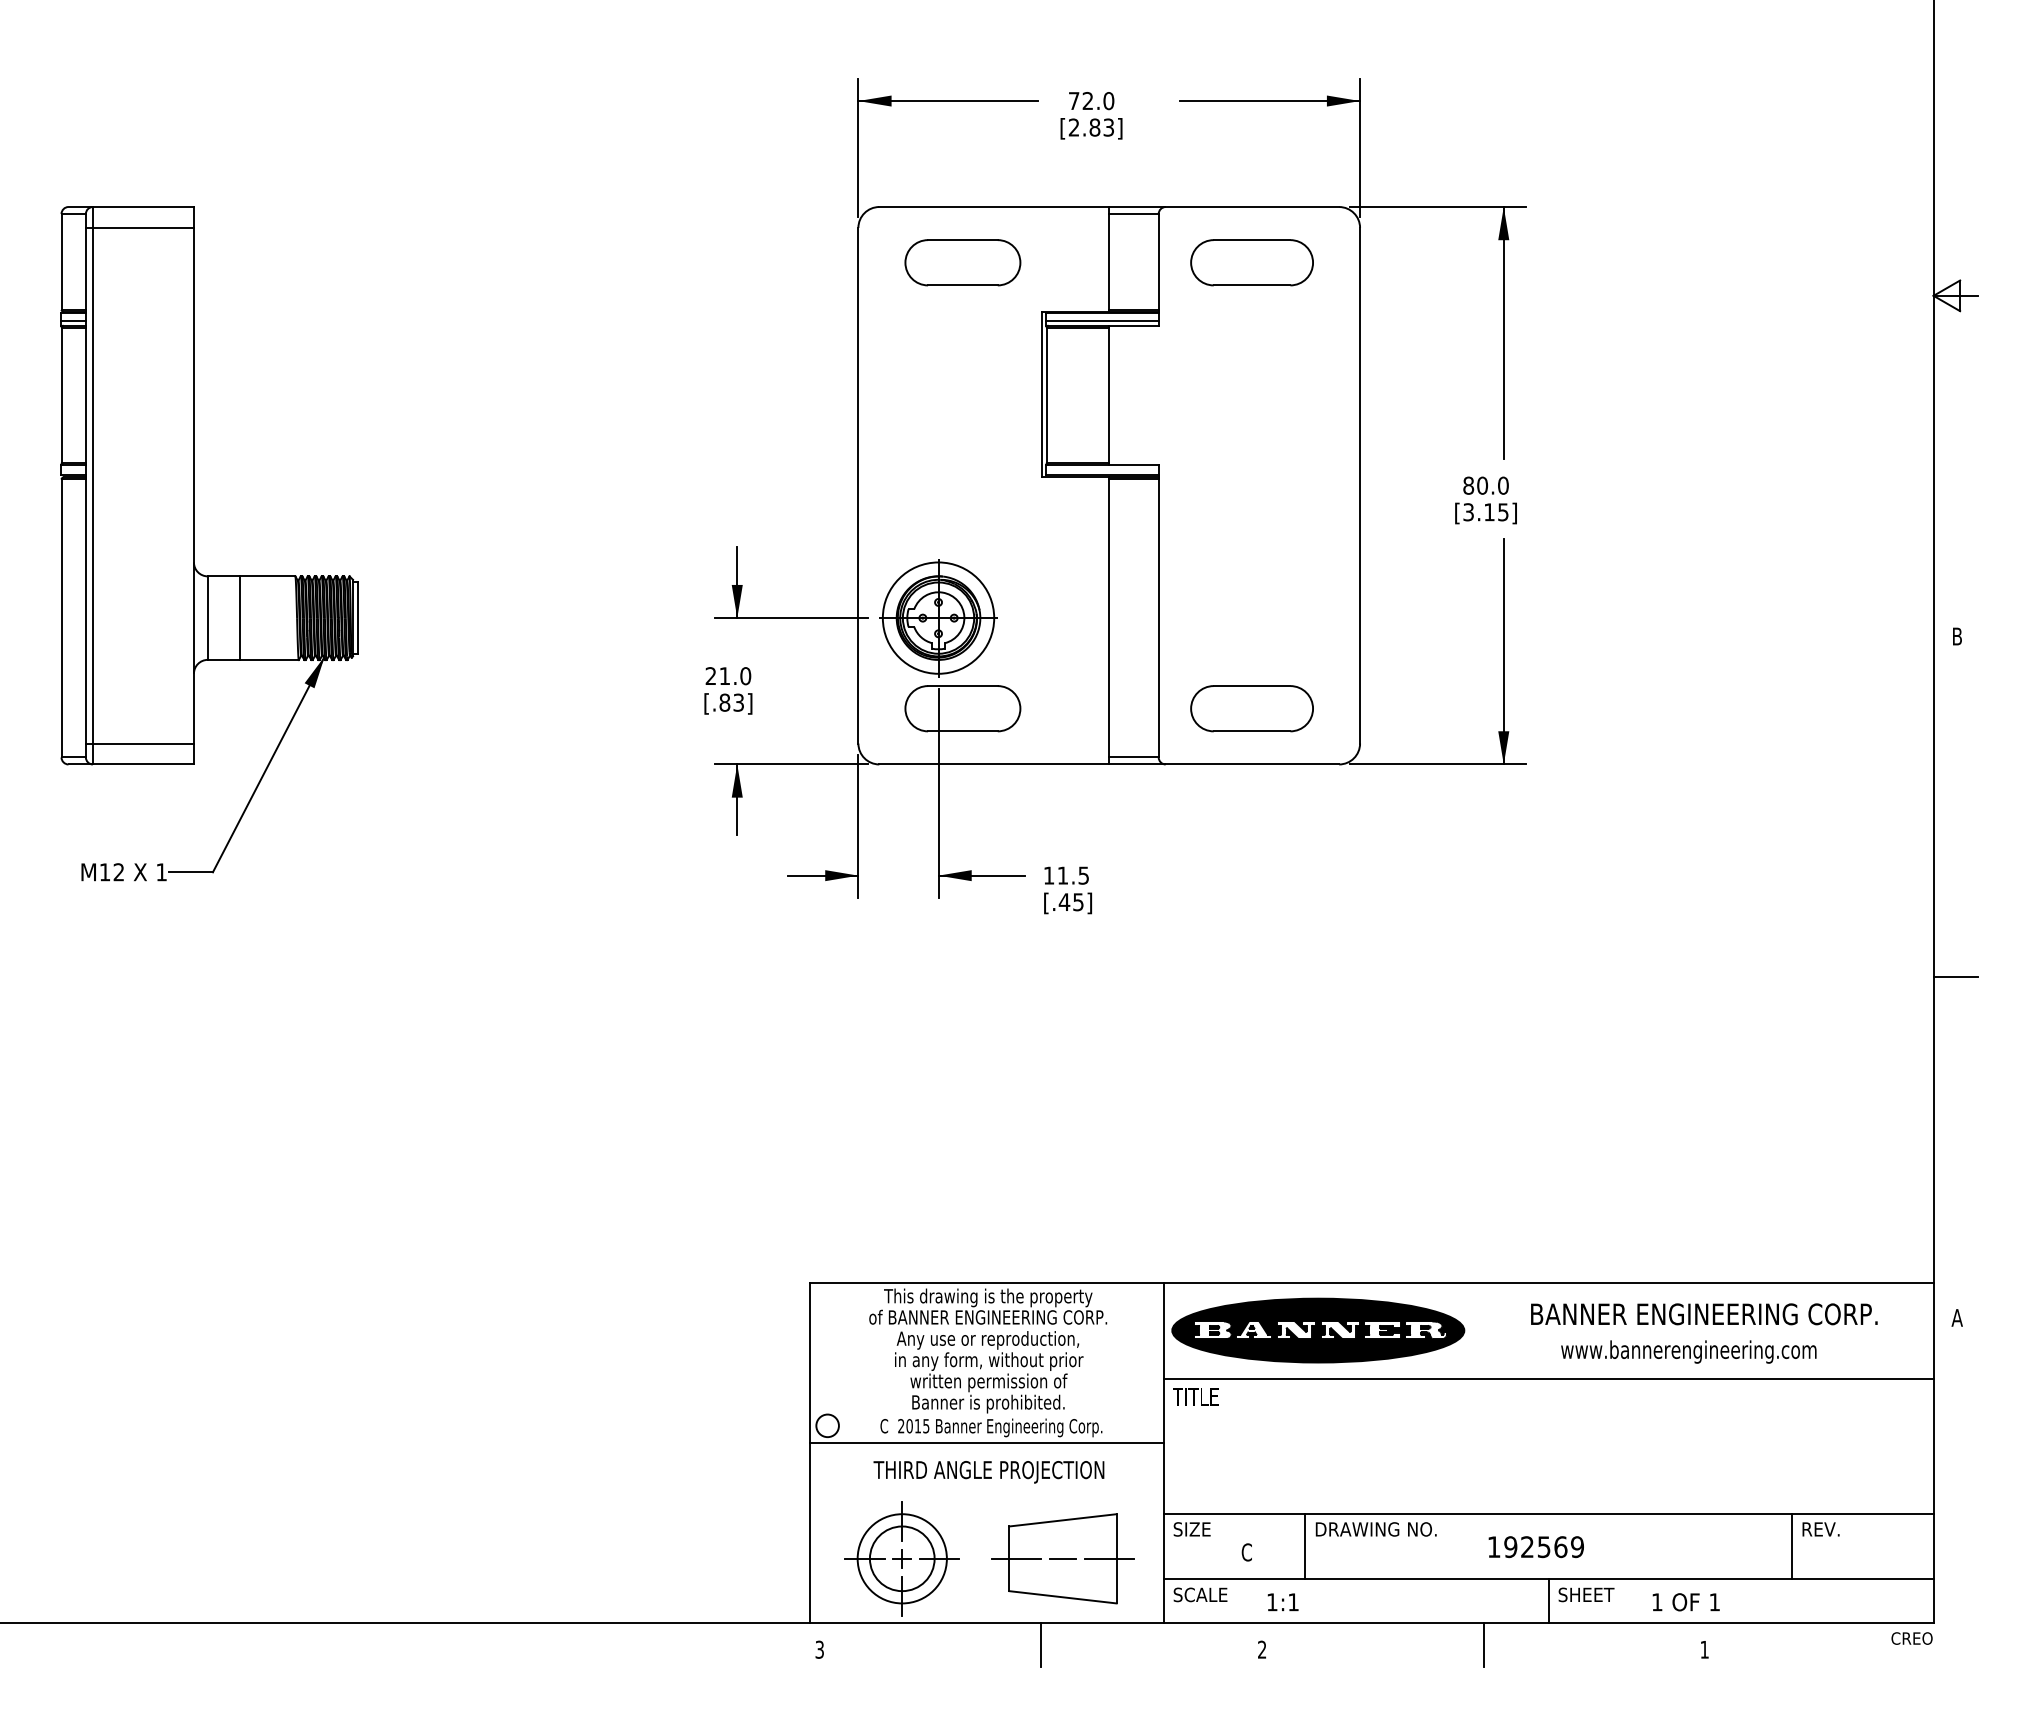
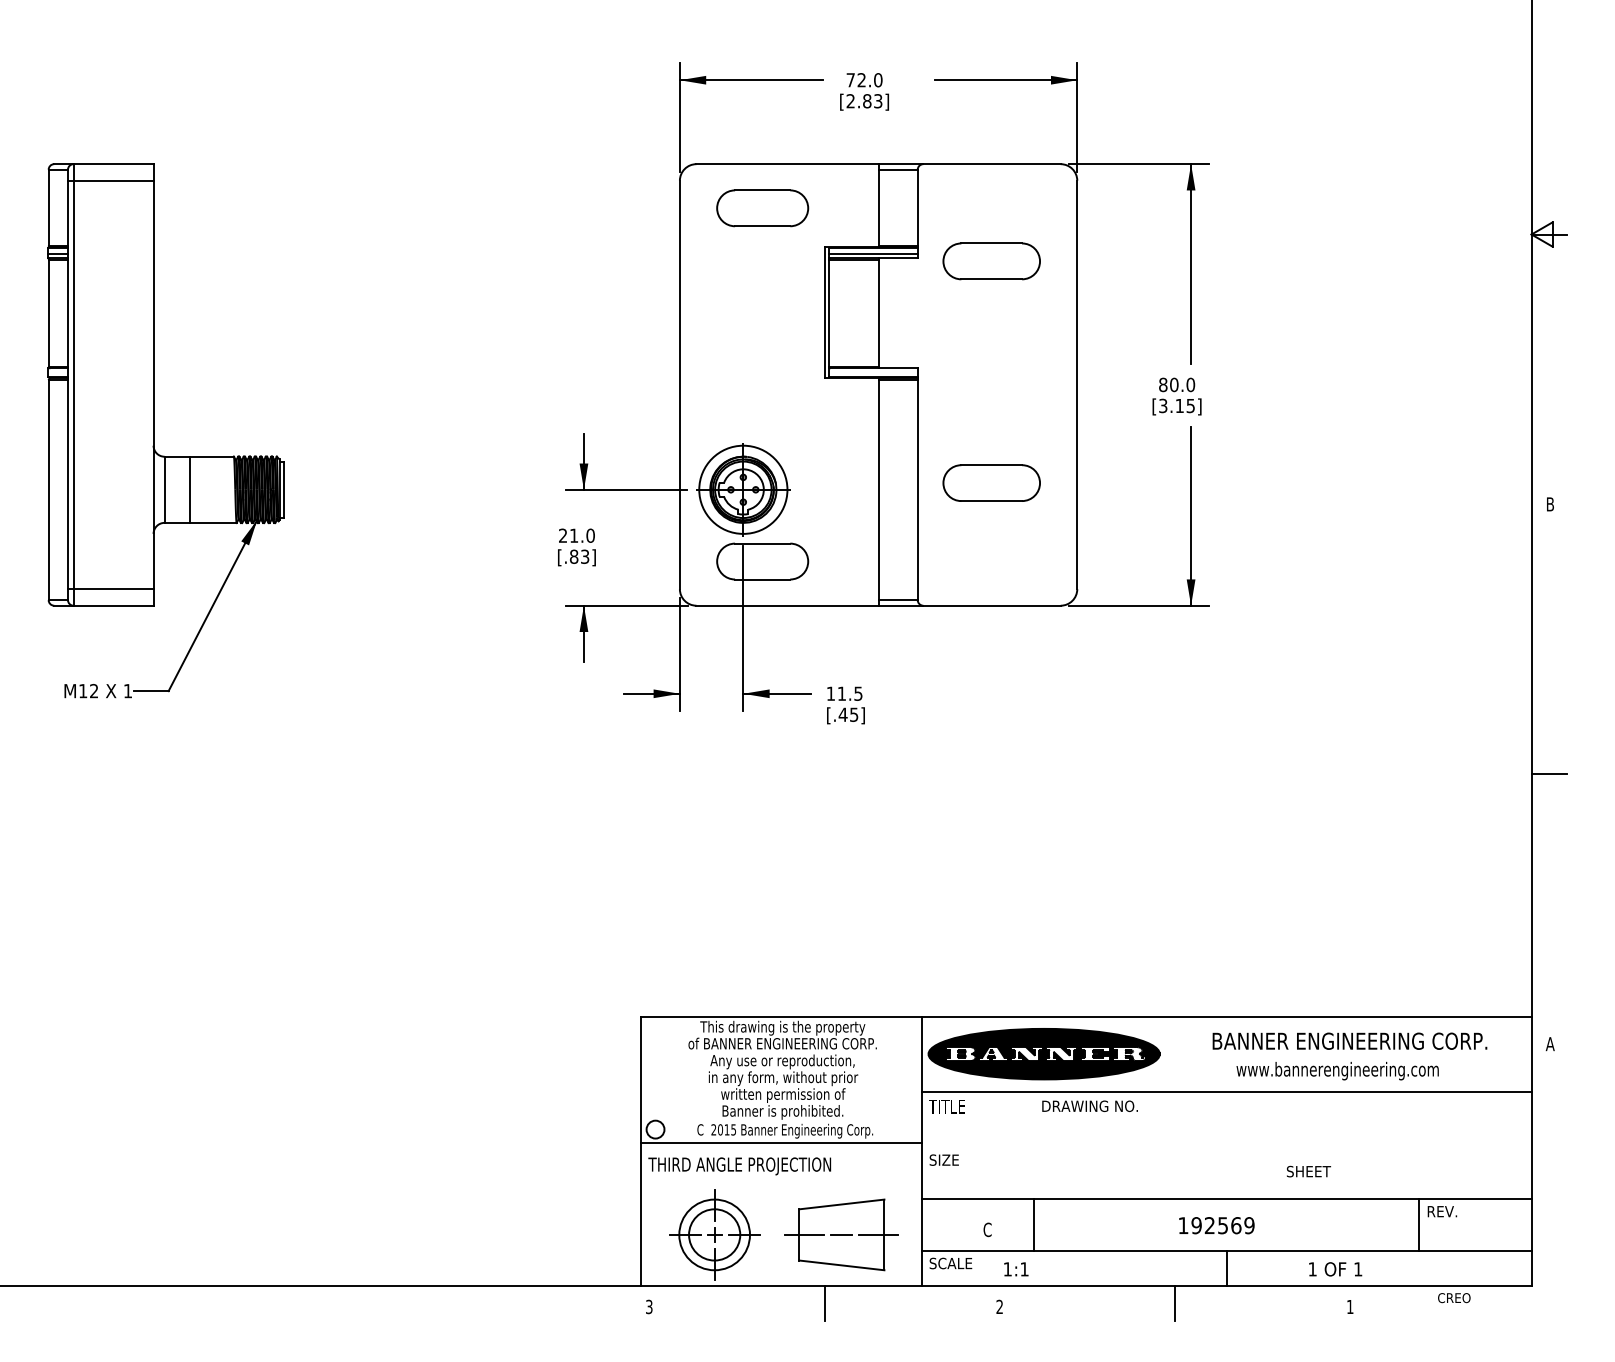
part: (1251, 262) -> (991, 261), moved
part: (1251, 708) -> (991, 482), moved
text: (988, 1472) -> (739, 1166), moved
text: (1191, 1529) -> (943, 1160), moved
text: (1375, 1529) -> (1089, 1106), moved
text: (1586, 1594) -> (1308, 1171), moved
text: (1911, 1638) -> (1453, 1298), moved

